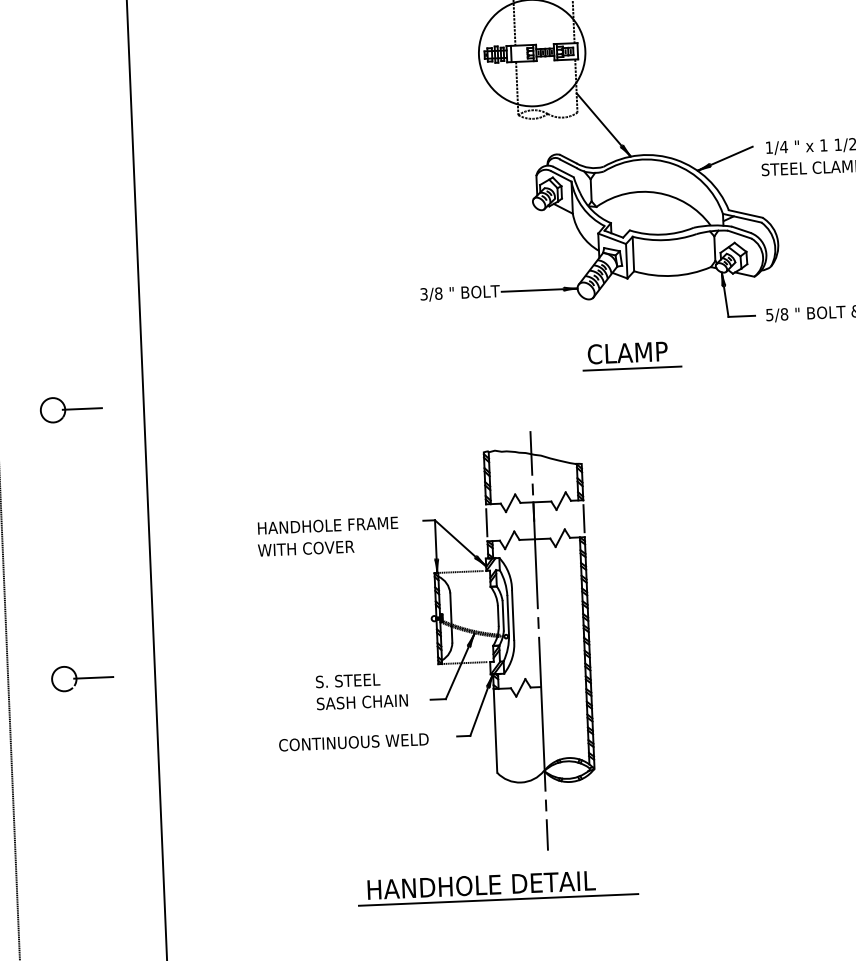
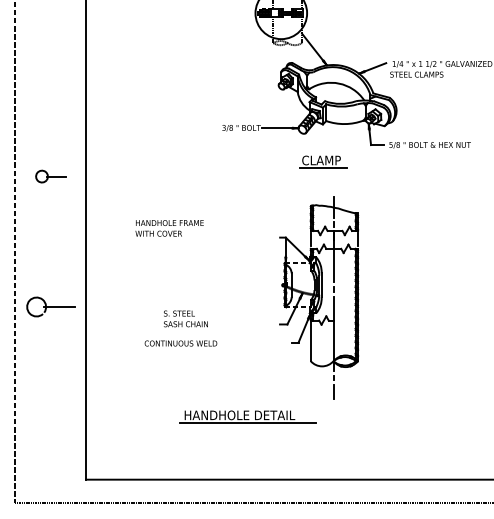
text: (327, 536) -> (169, 228), moved
part: (509, 640) -> (319, 297), moved
part: (81, 677) -> (50, 306), size x1.6

